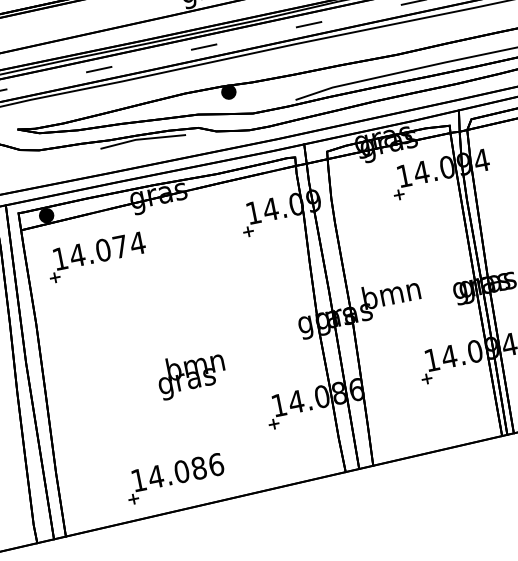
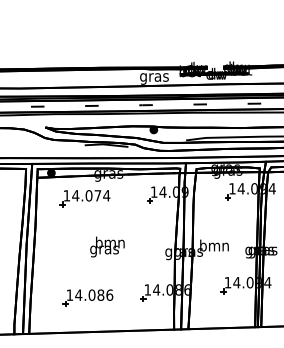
part: (95, 257) -> (84, 198), moved
text: (191, 373) -> (107, 246), moved
part: (173, 477) -> (87, 297), moved

